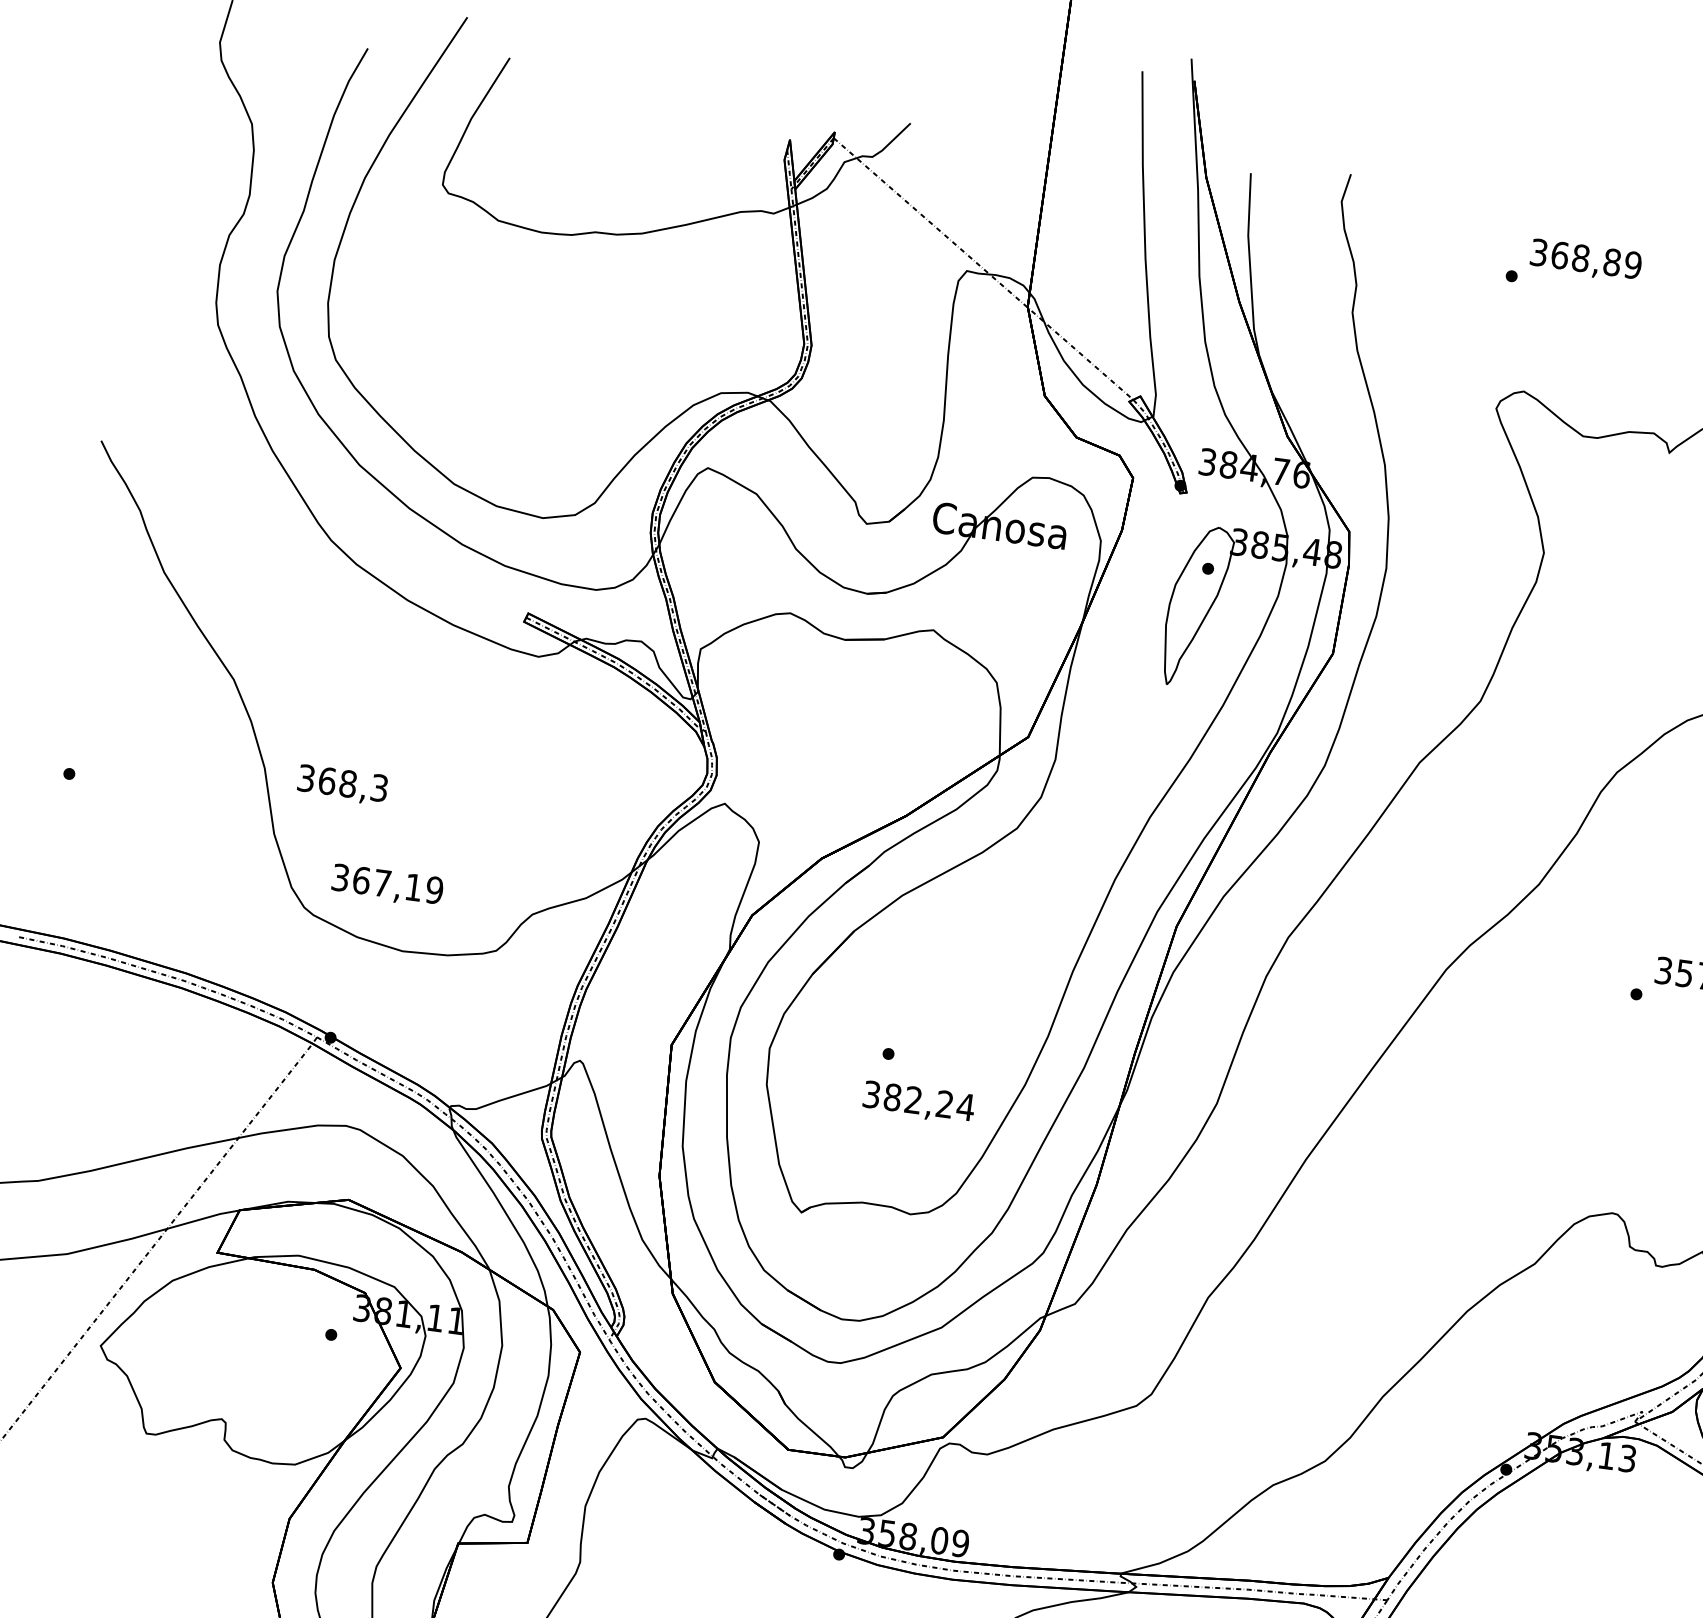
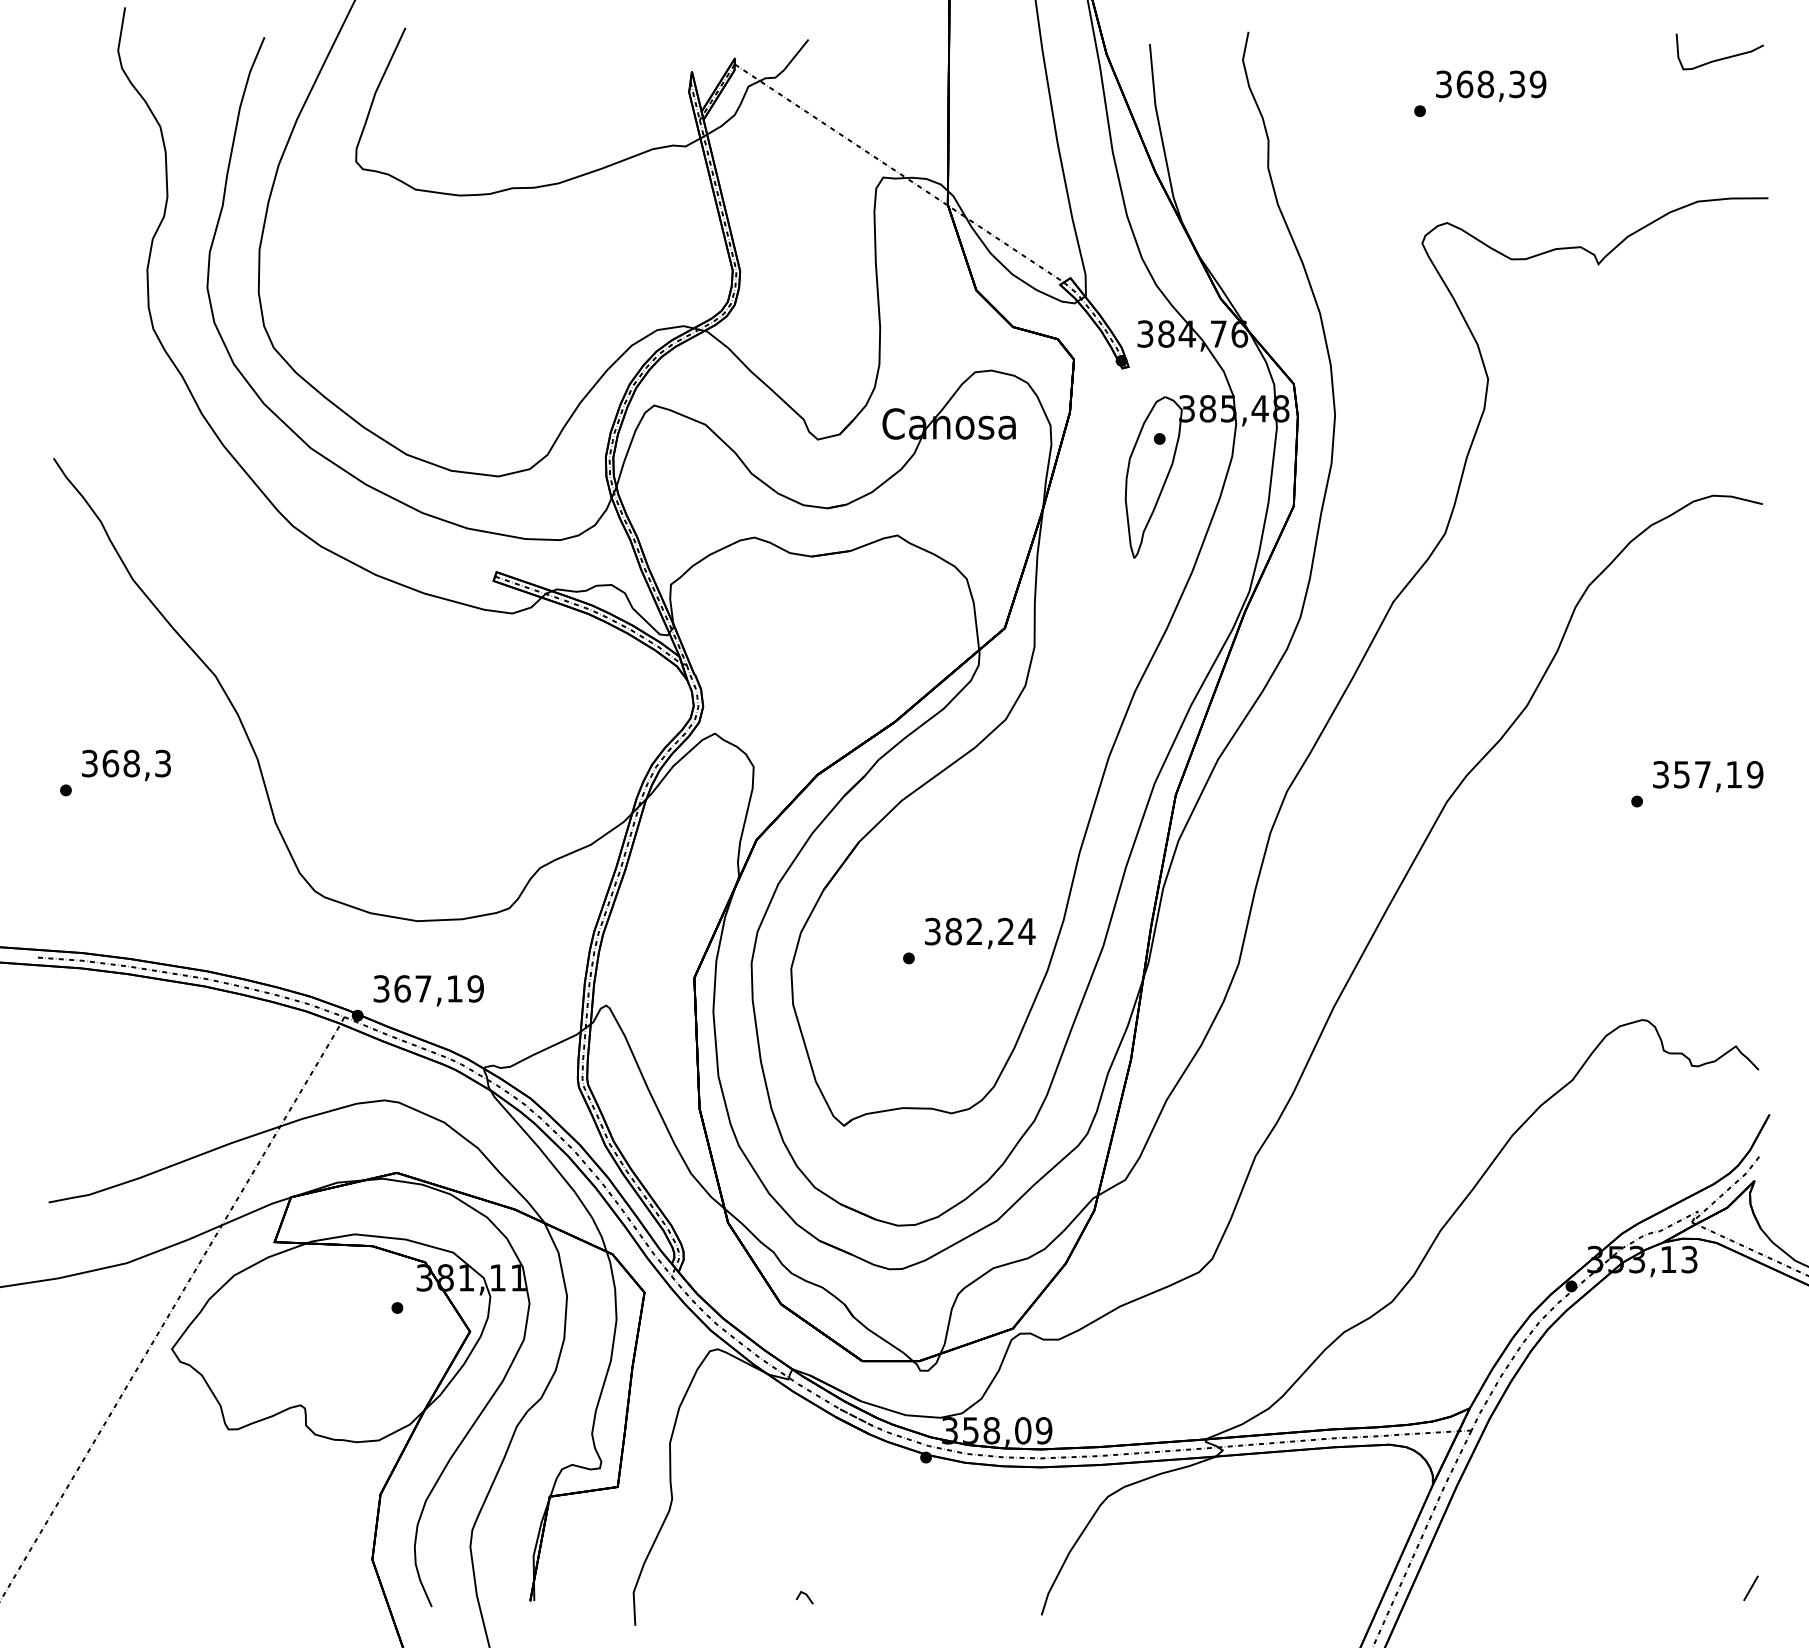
text: (1612, 262) -> (1517, 84), 368,89 -> 368,39
text: (342, 785) -> (126, 765), moved
text: (387, 885) -> (428, 990), moved
text: (919, 1102) -> (980, 933), moved

